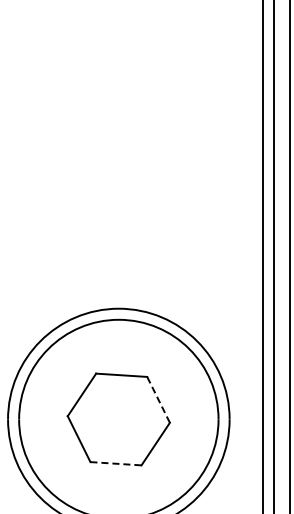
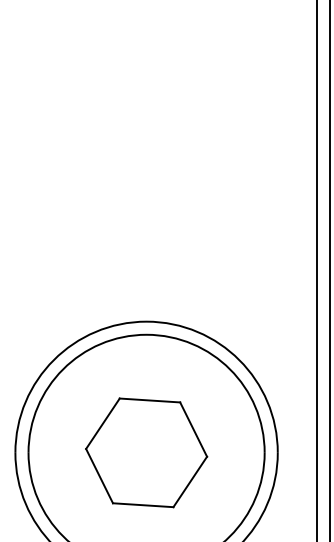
line: (158, 399) -> (193, 429), dashed -> solid
line: (115, 463) -> (142, 504), dashed -> solid

